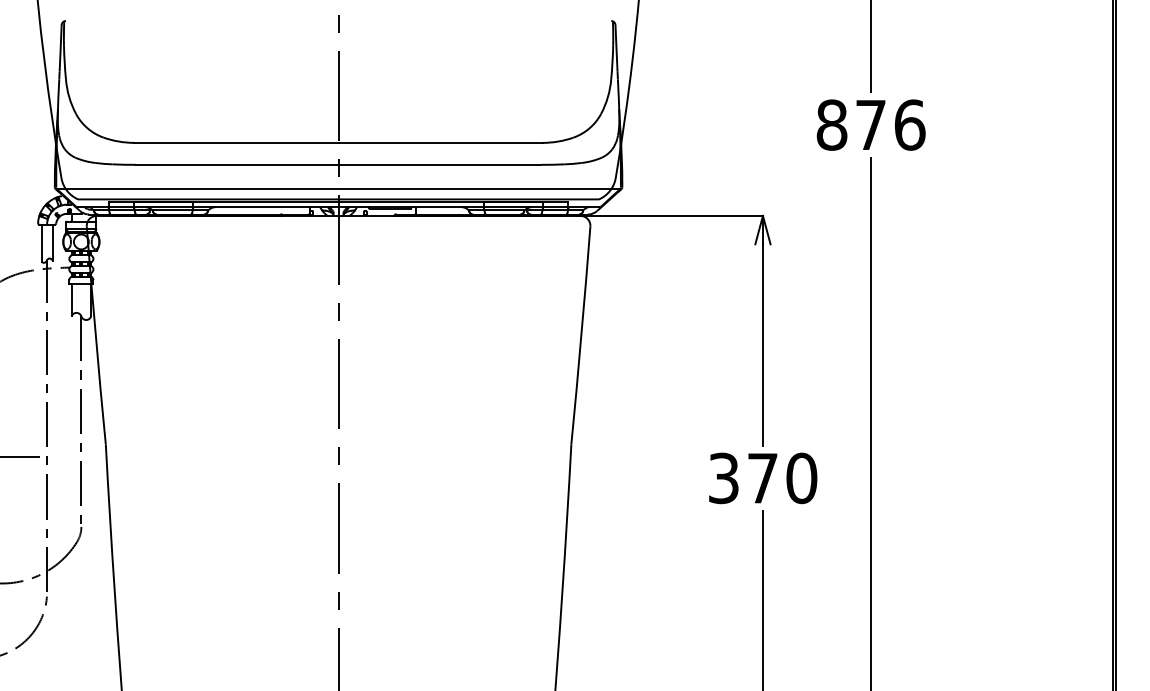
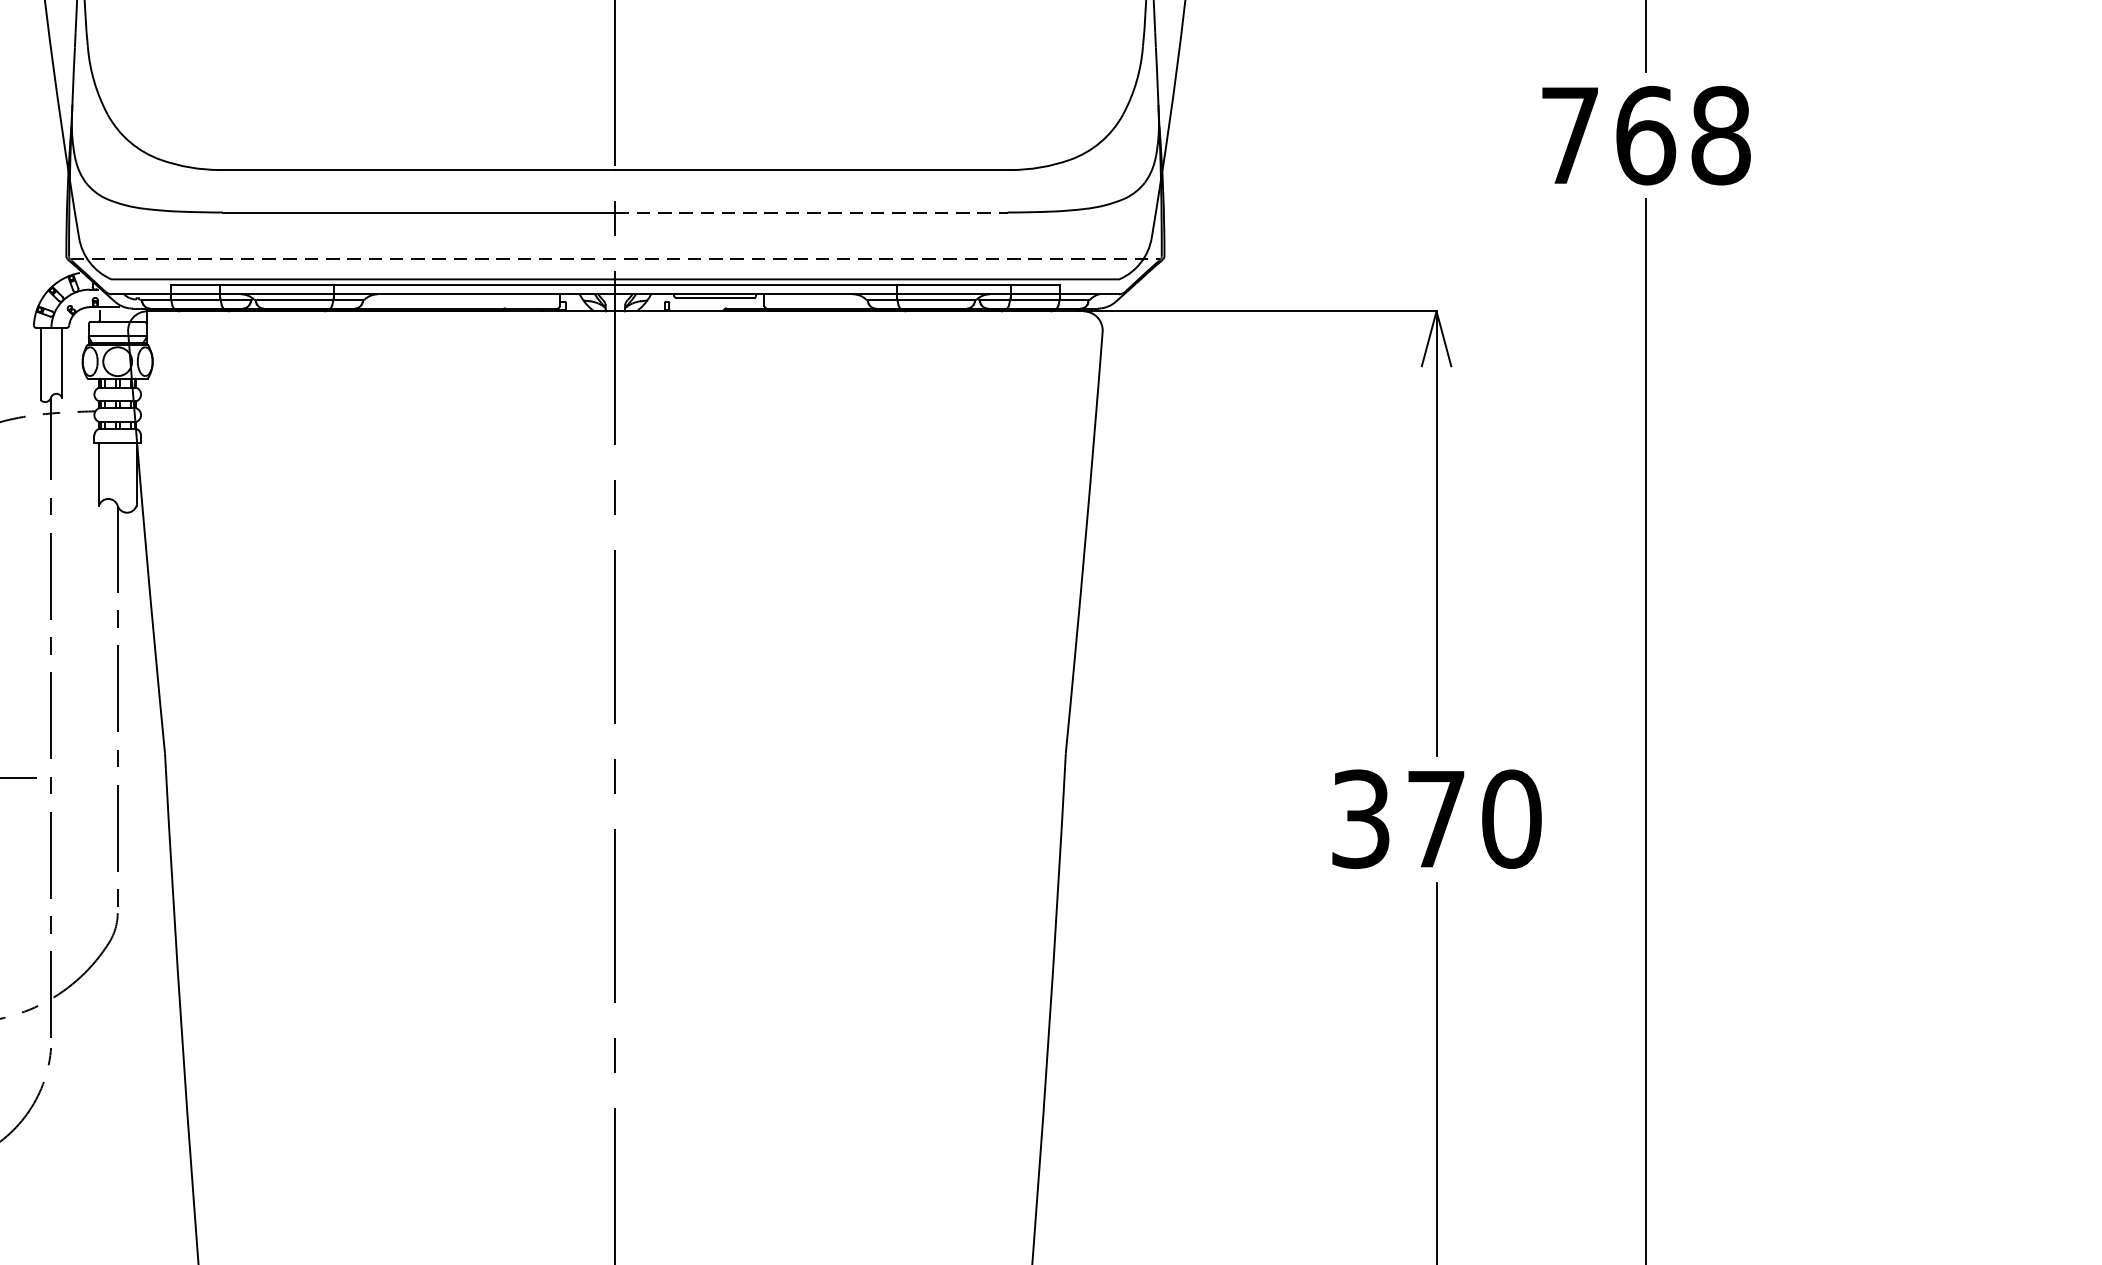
text: (870, 124) -> (1644, 134), 876 -> 768
line: (440, 164) -> (812, 211), solid -> dashed
line: (338, 188) -> (615, 258), solid -> dashed

